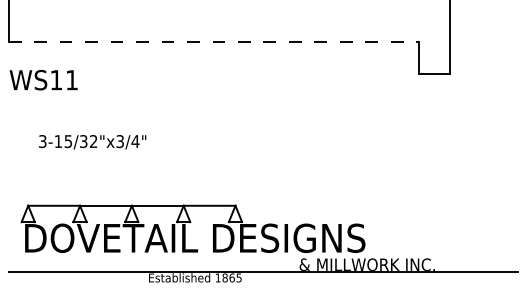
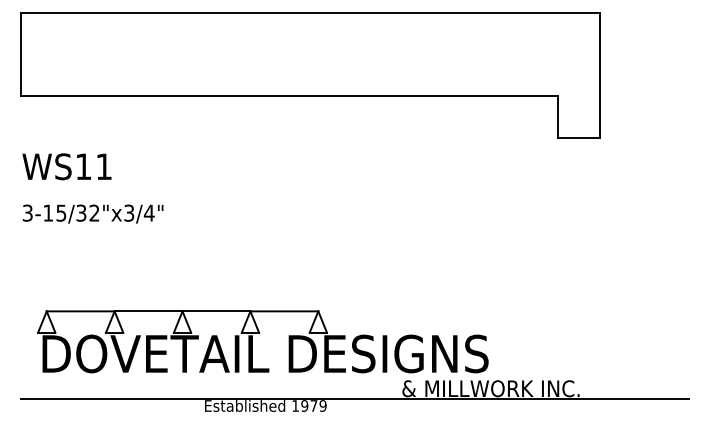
line: (213, 41) -> (289, 96), dashed -> solid
text: (43, 79) -> (66, 166), moved
text: (92, 141) -> (92, 213), moved
text: (231, 277) -> (313, 405), 1865 -> 1979

